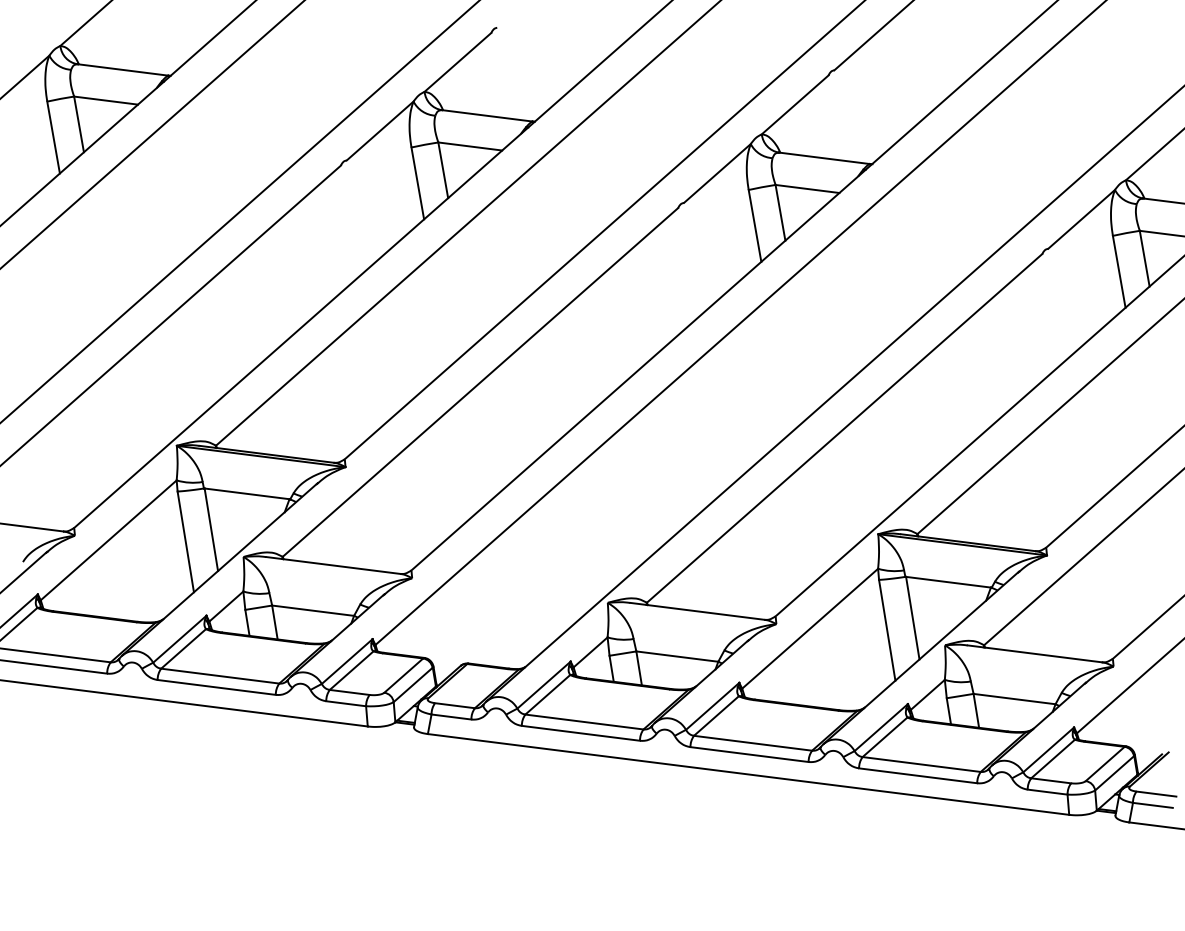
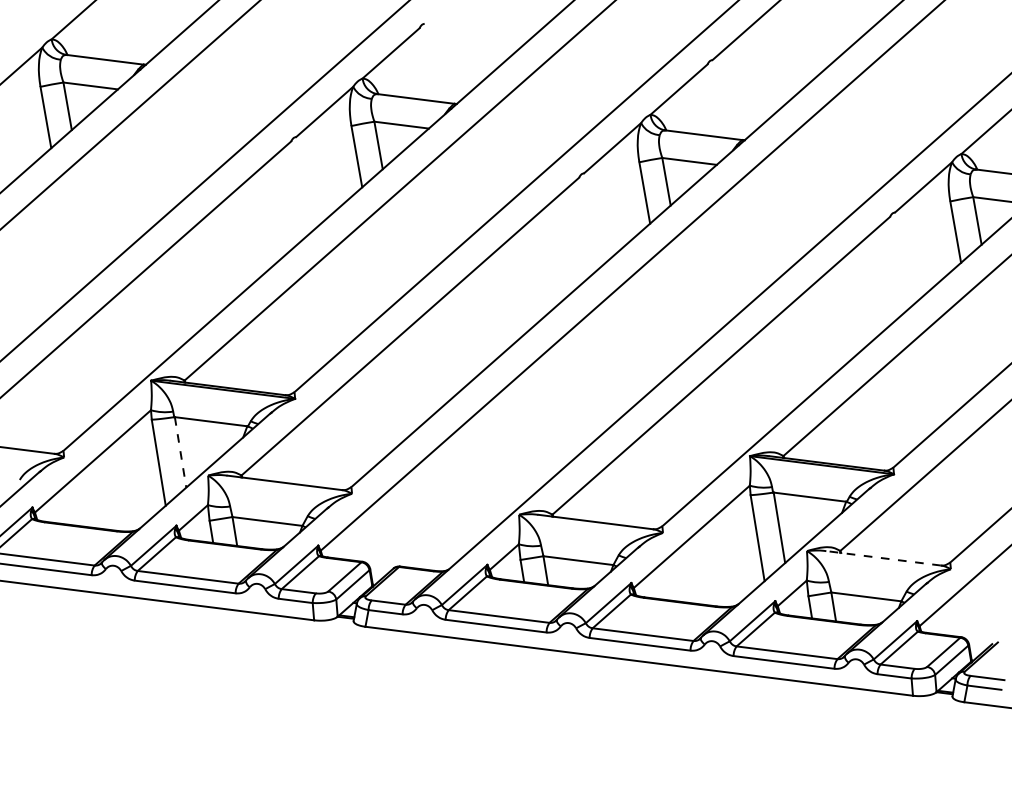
line: (211, 529) -> (180, 452), solid -> dashed
line: (1034, 654) -> (883, 558), solid -> dashed

